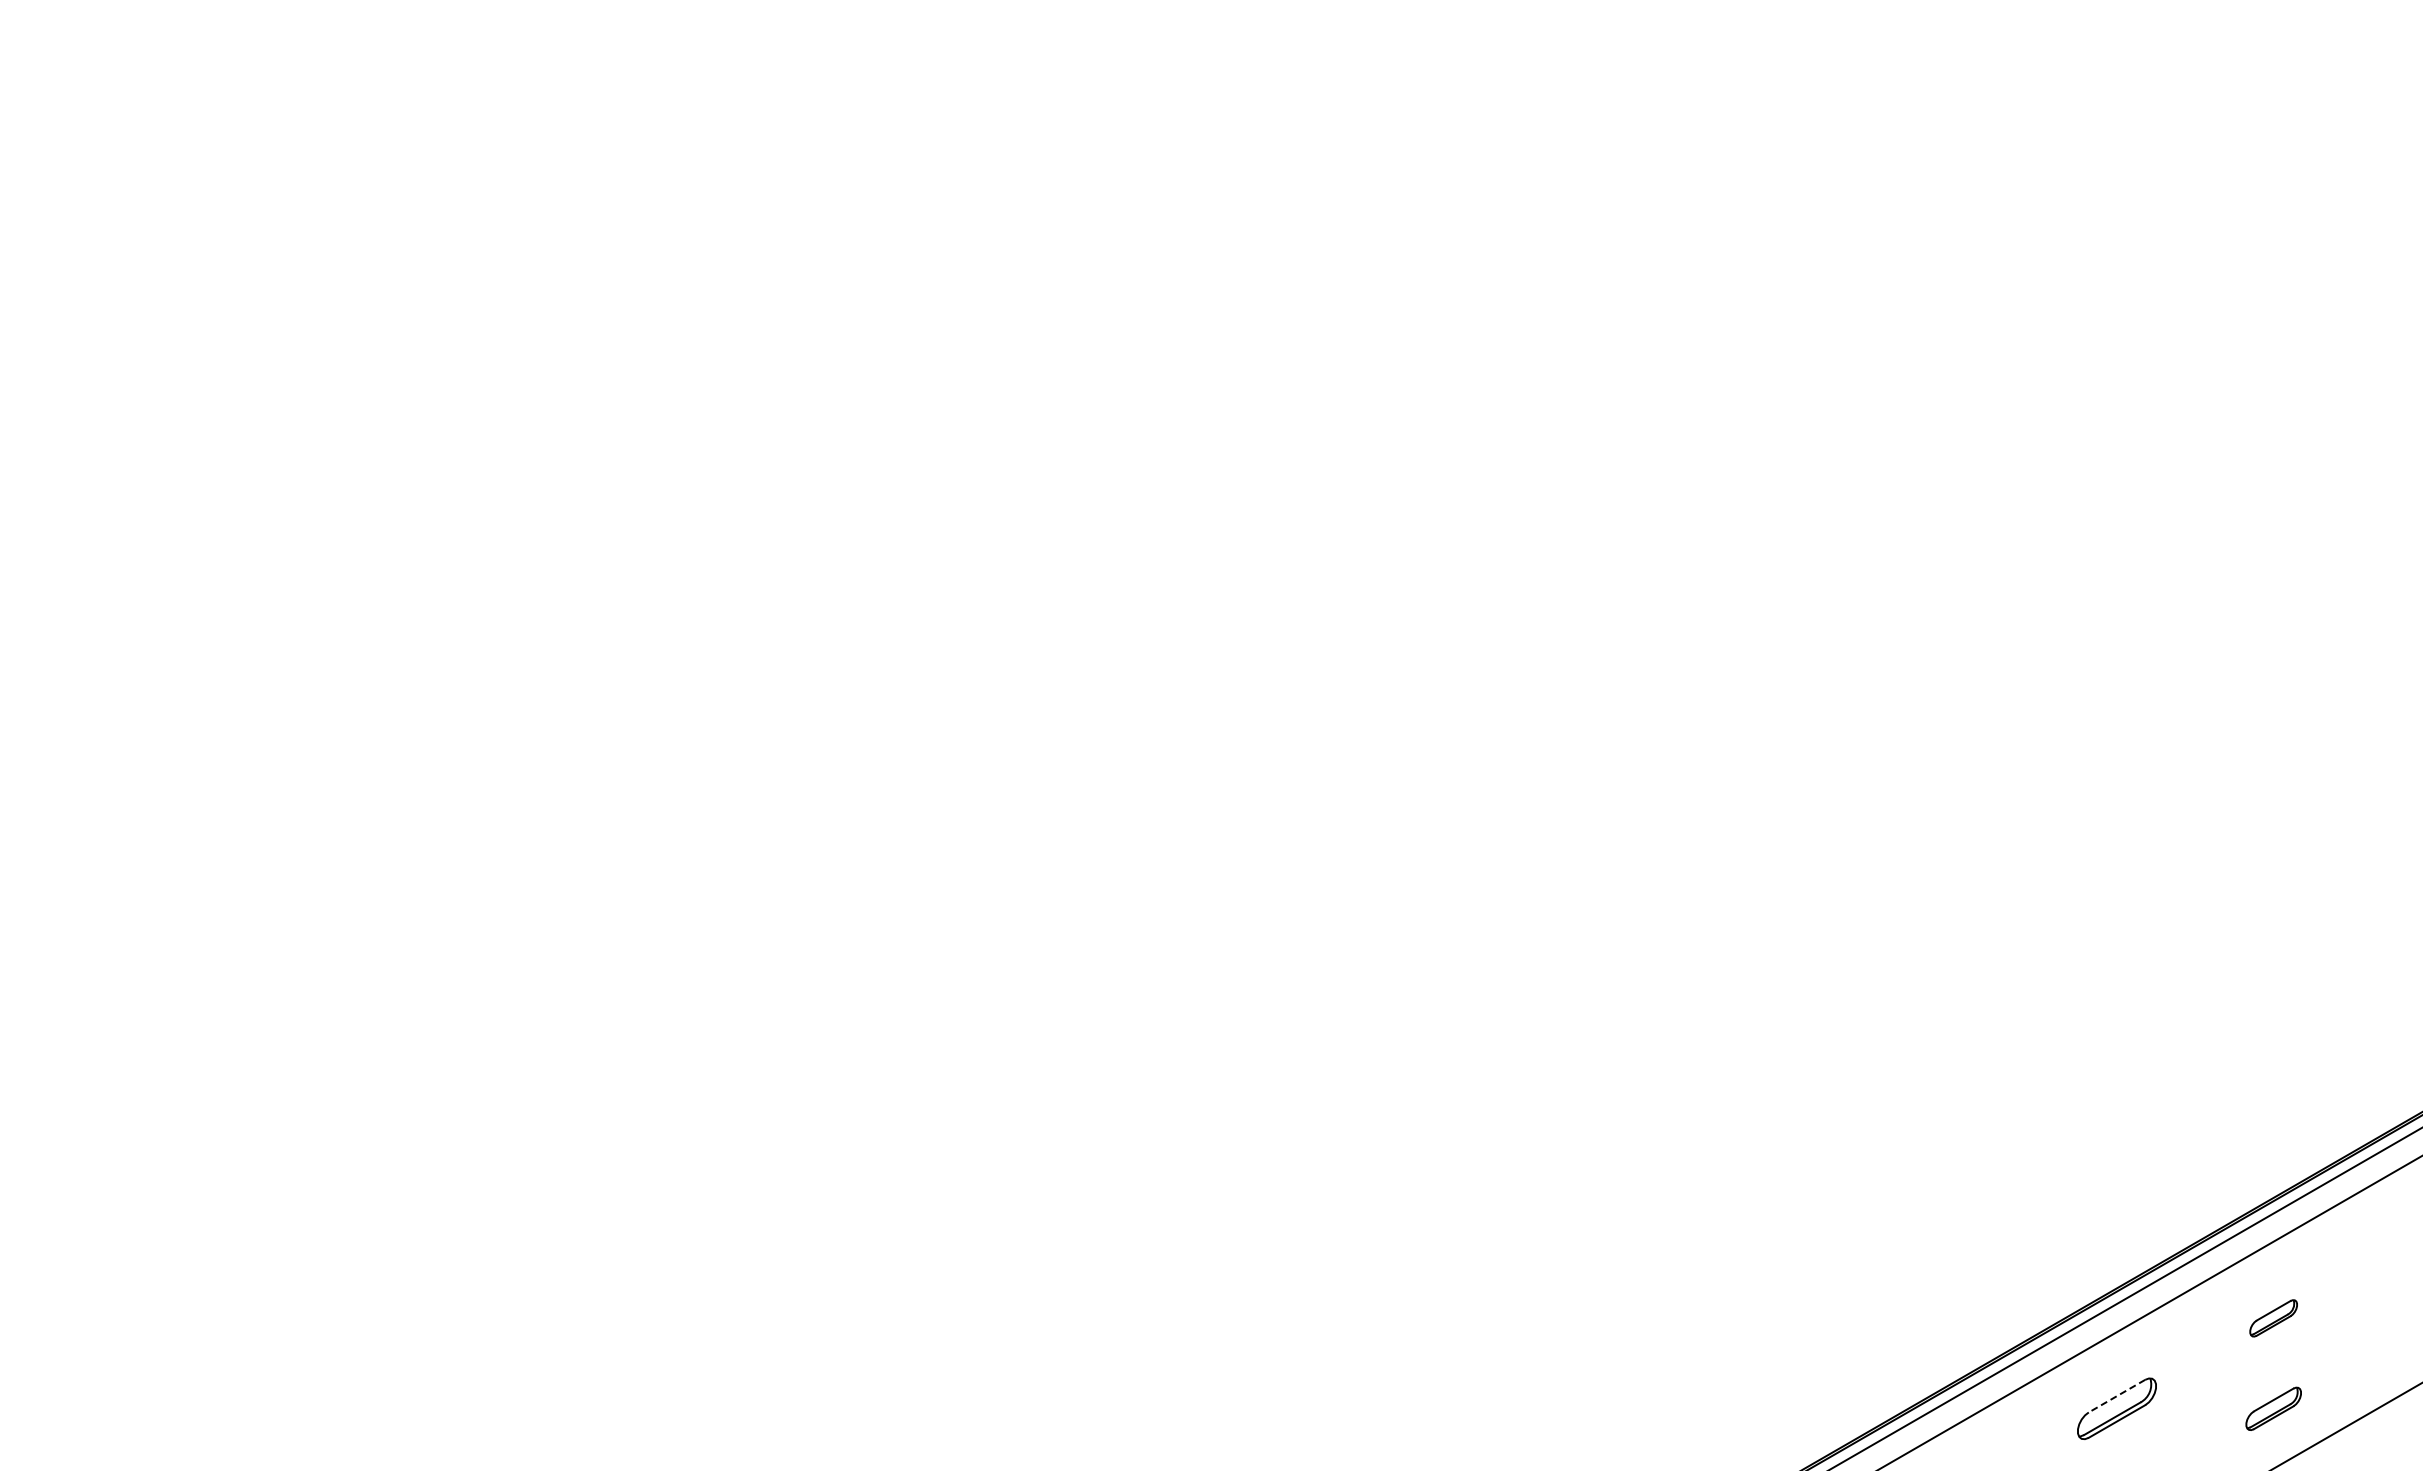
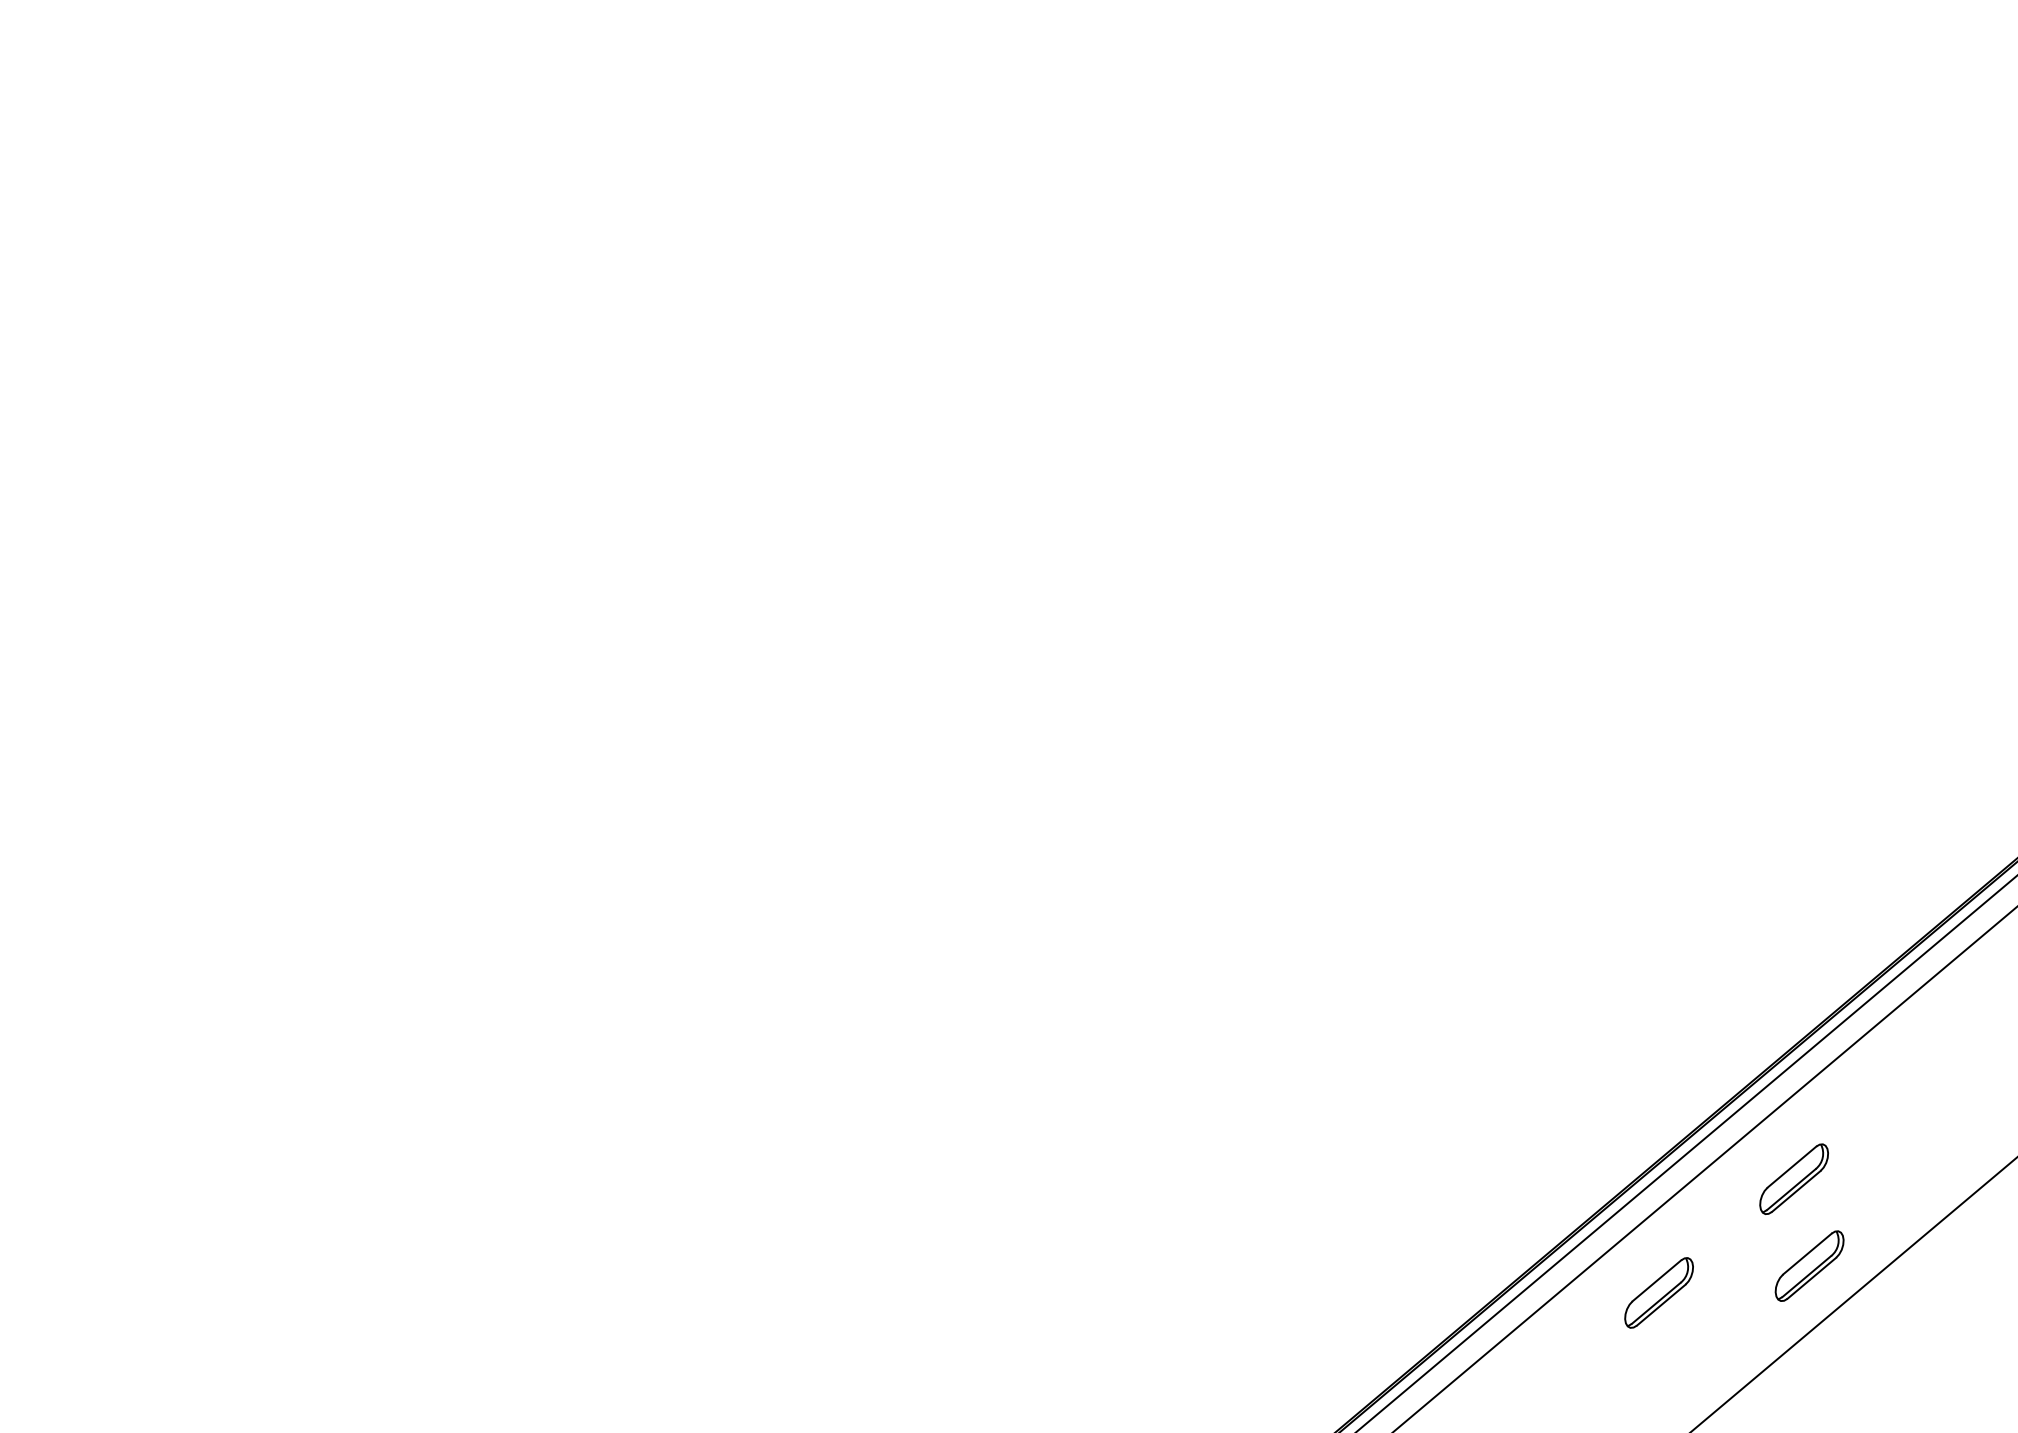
part: (2273, 1318) -> (1793, 1179), size x1.67
line: (2117, 1396) -> (1657, 1281), dashed -> solid
part: (2273, 1408) -> (1809, 1265), size x1.43

